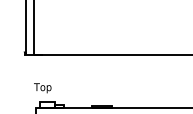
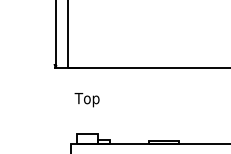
text: (42, 88) -> (86, 100), moved

